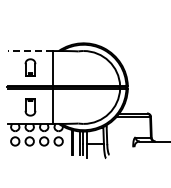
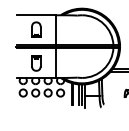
line: (29, 51) -> (35, 15), dashed -> solid

